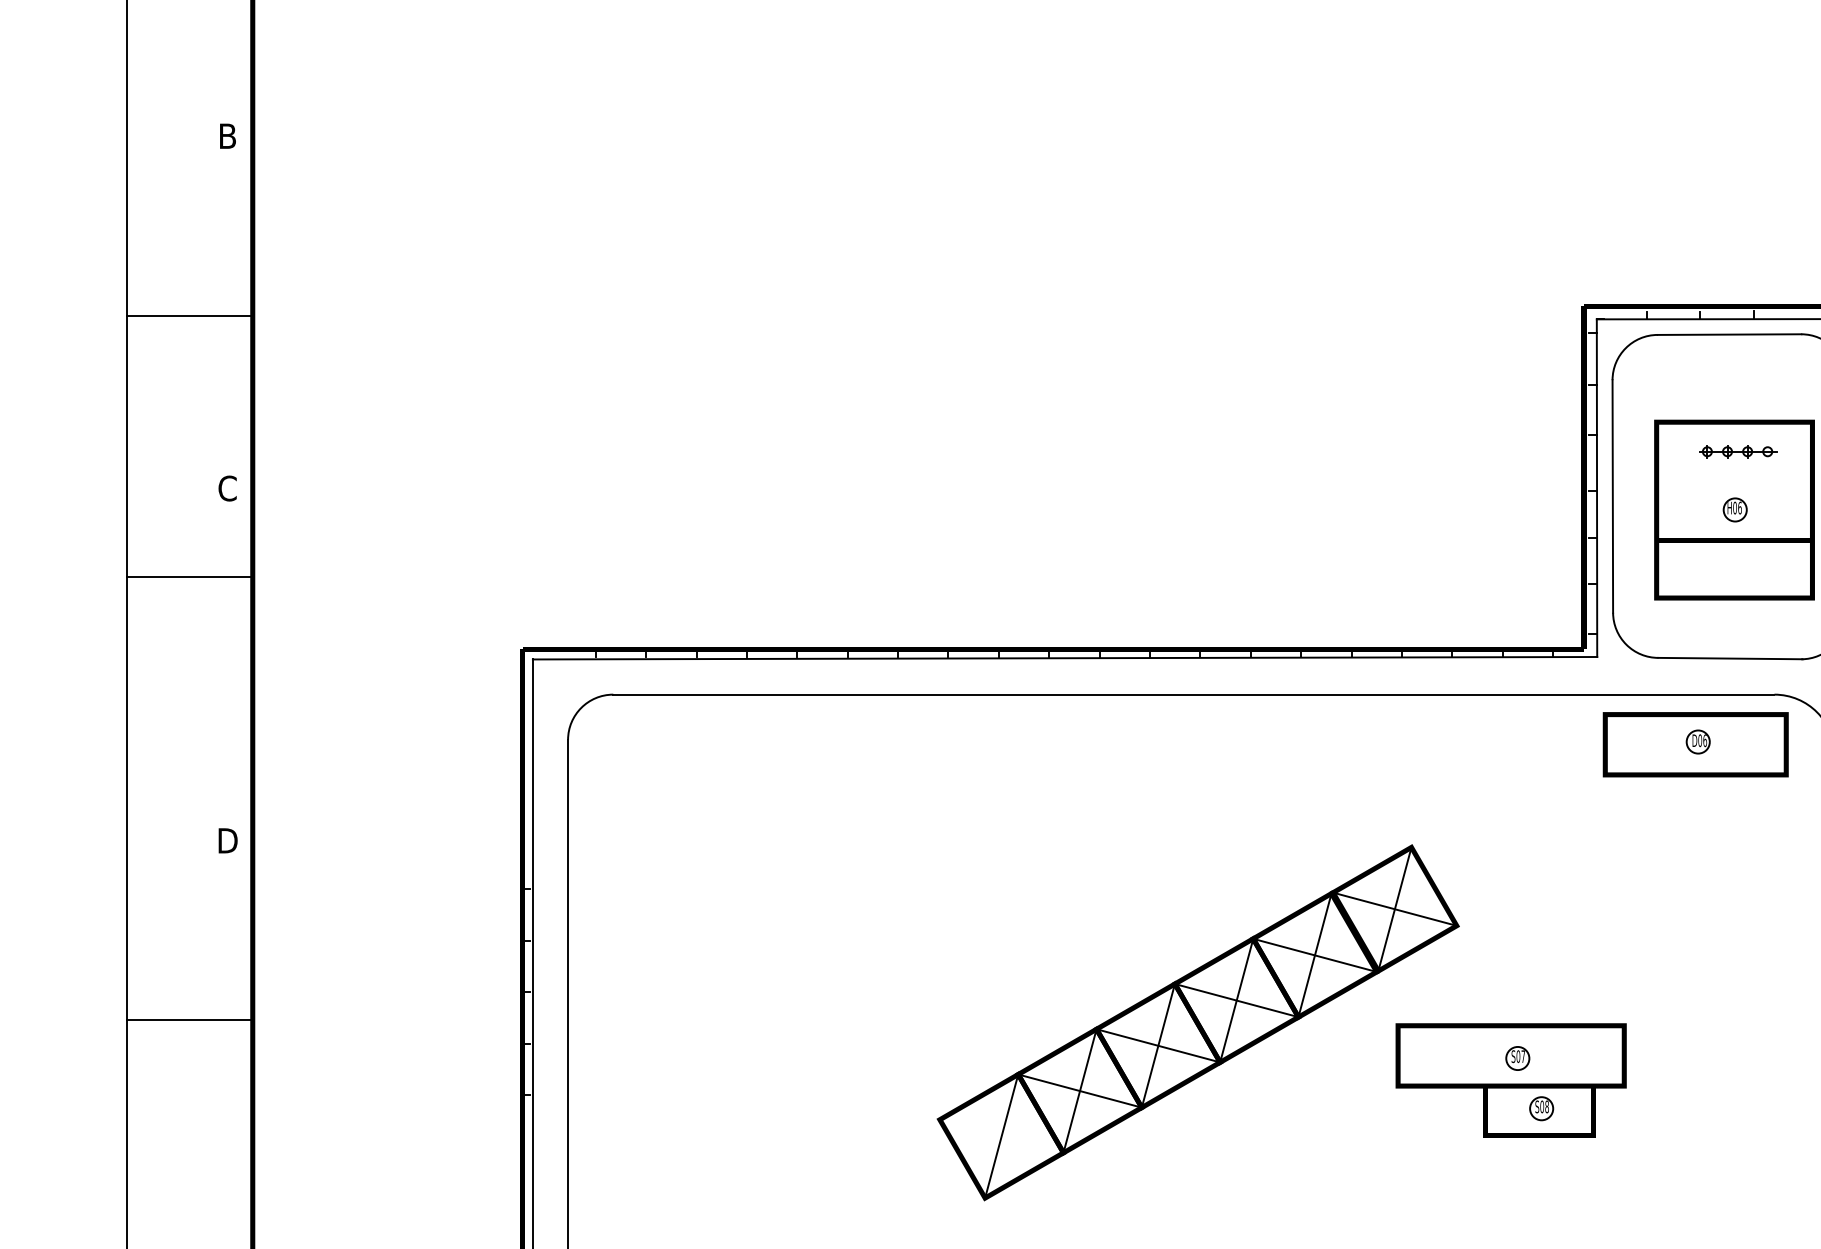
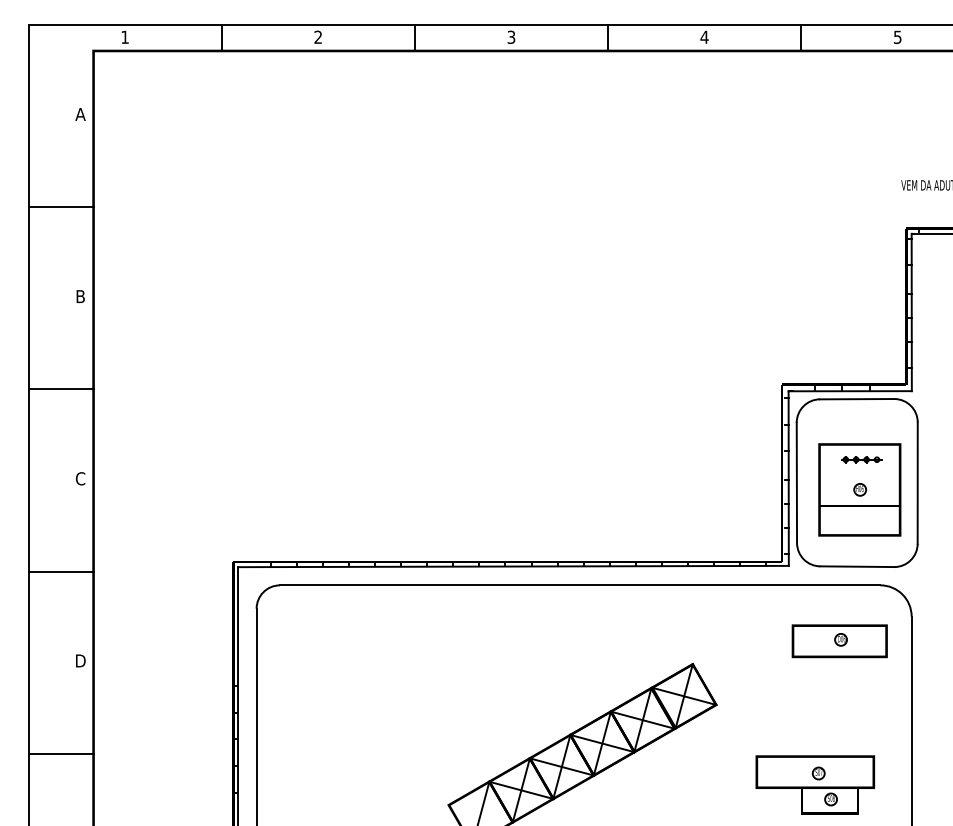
line: (188, 576) -> (60, 571), moved
part: (1695, 745) -> (839, 641), moved
part: (1511, 1079) -> (815, 784), moved

